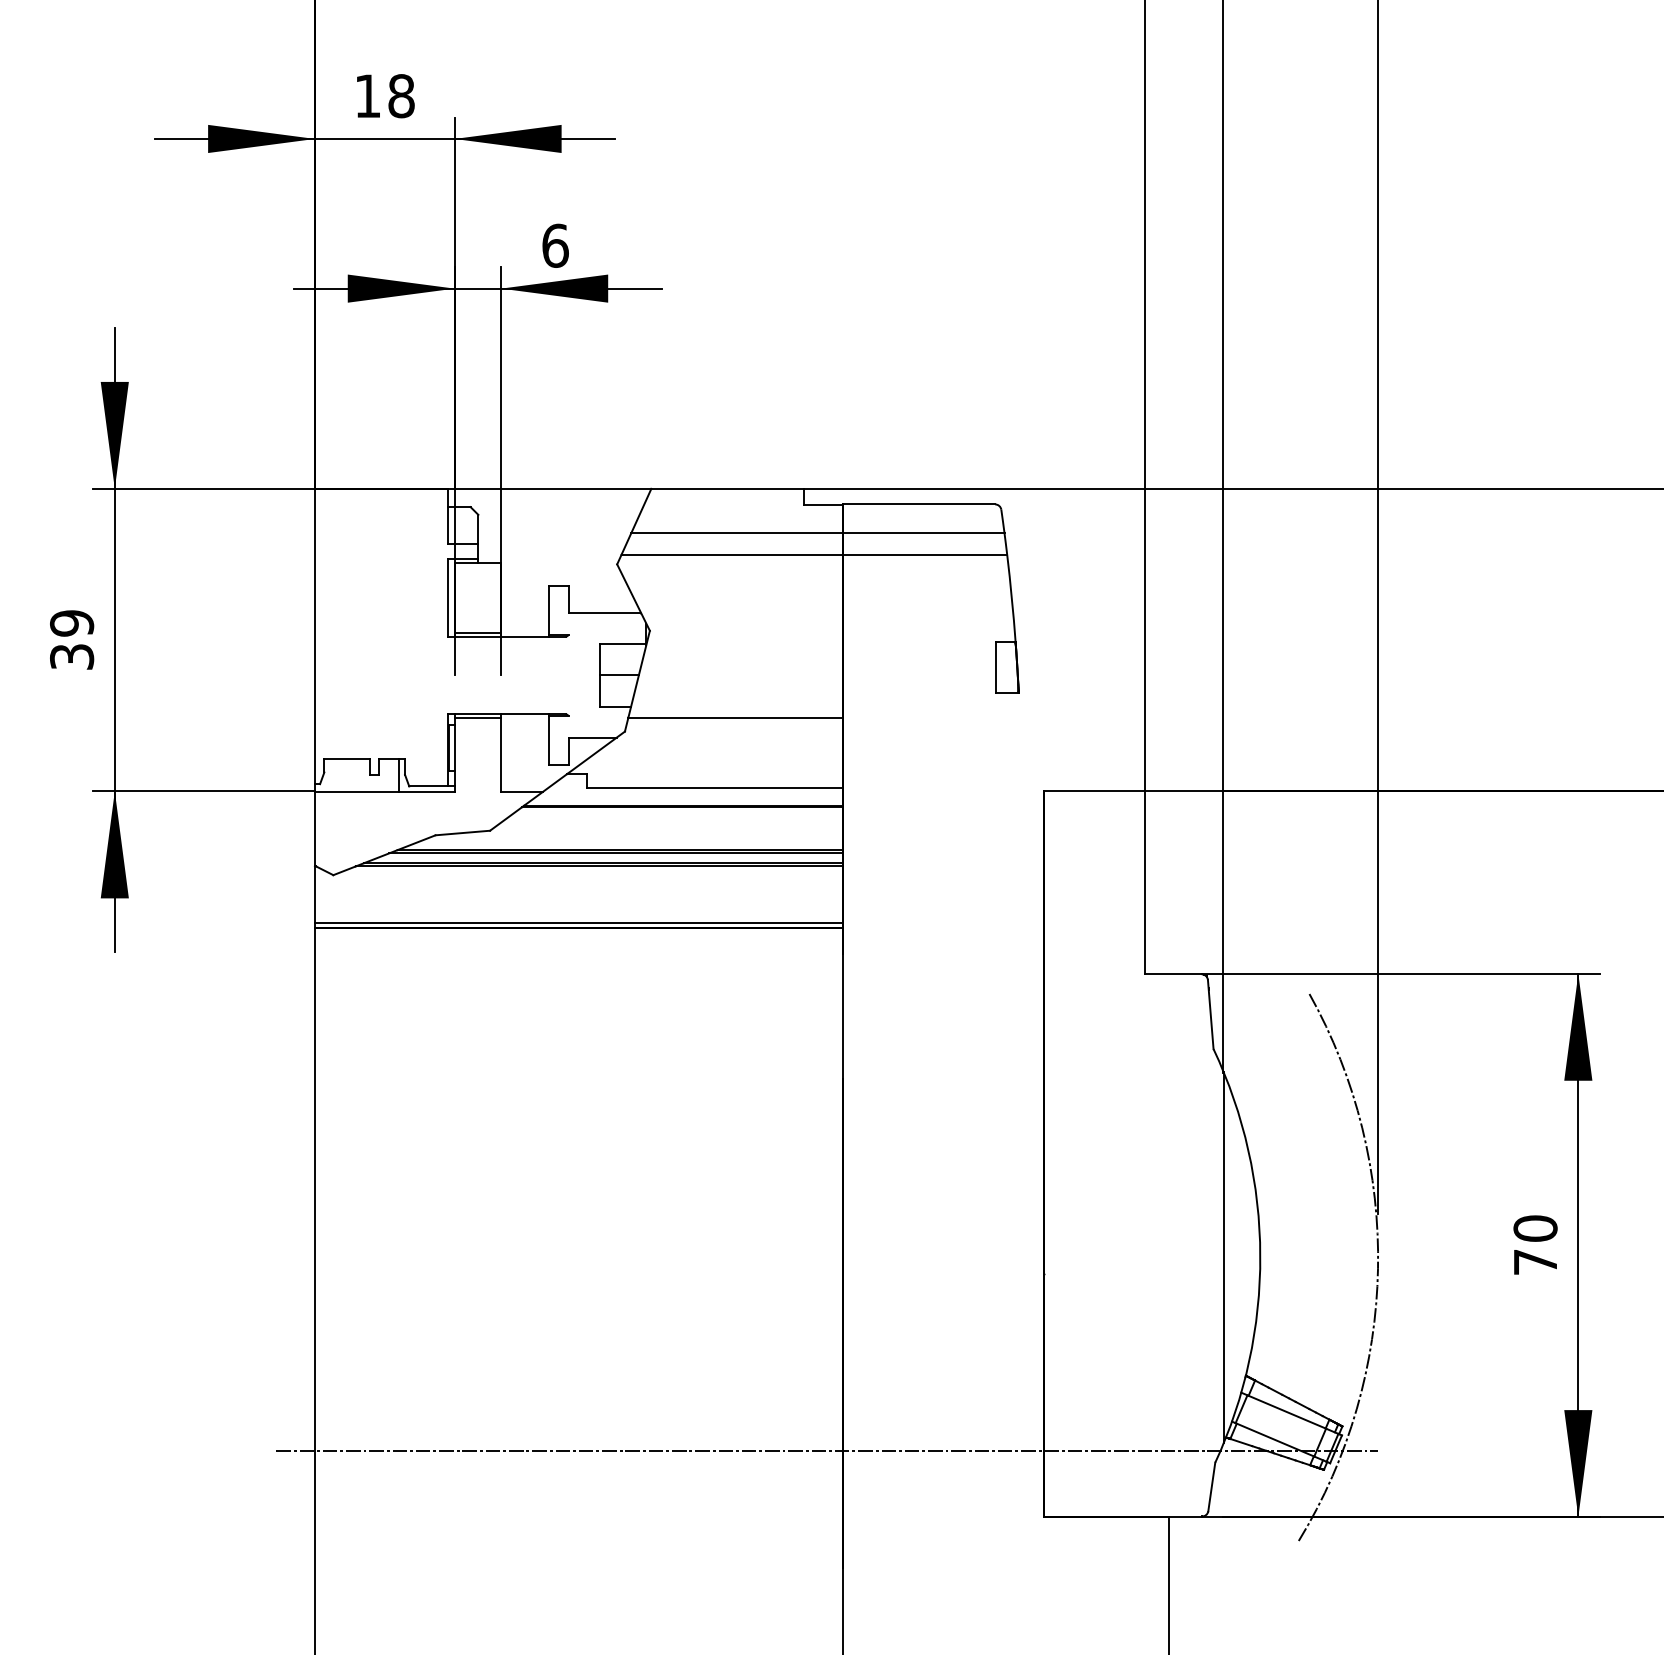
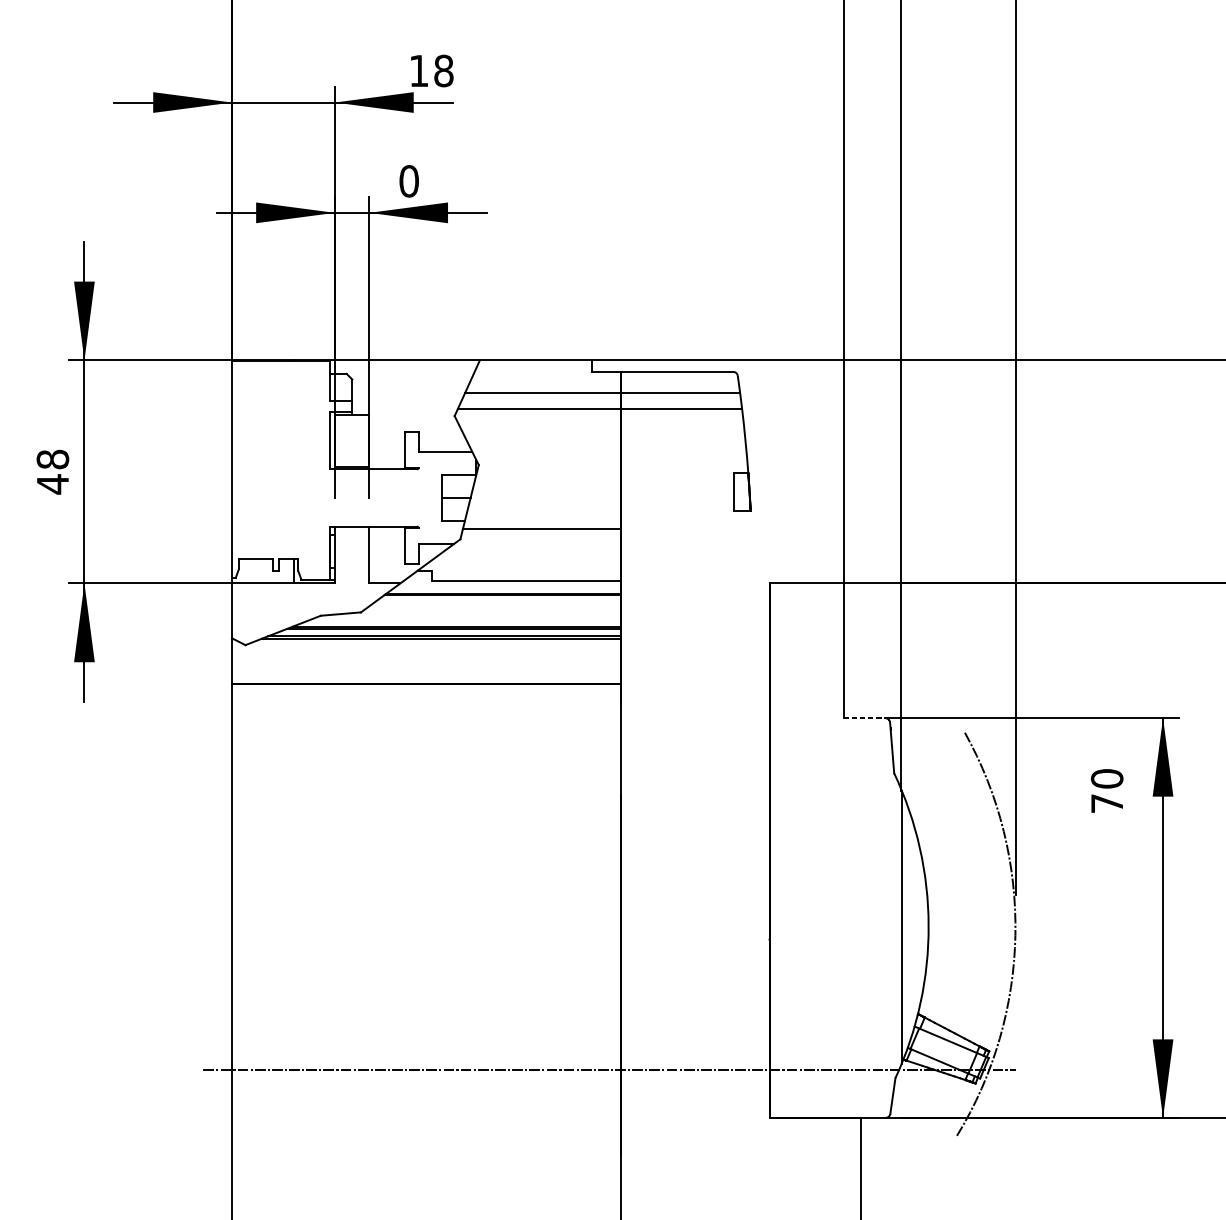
text: (385, 96) -> (432, 71), moved
text: (555, 245) -> (409, 181), 6 -> 0
text: (72, 640) -> (53, 472), 39 -> 48
line: (477, 718) -> (351, 529), removed
line: (578, 922) -> (426, 680), removed
line: (1174, 973) -> (865, 717), solid -> dashed
text: (1535, 1244) -> (1107, 790), moved

